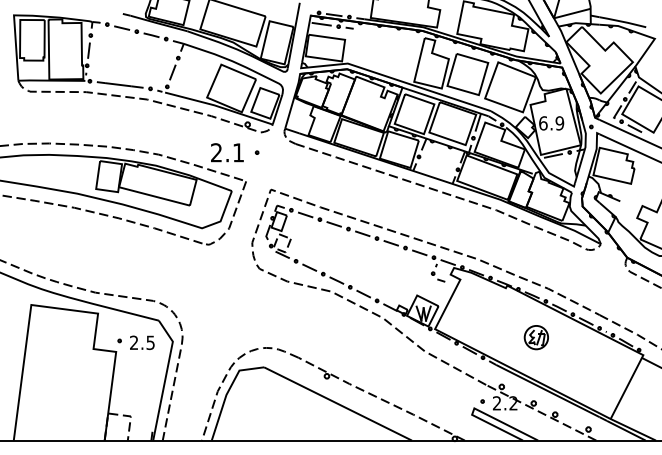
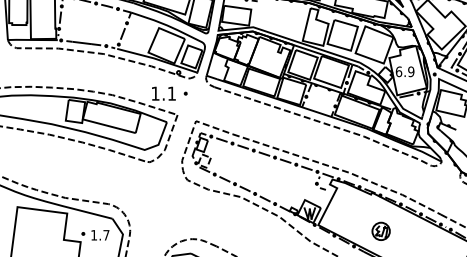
text: (216, 152) -> (155, 93), 2.1 -> 1.1
part: (535, 337) -> (380, 231), moved
text: (142, 342) -> (100, 235), 2.5 -> 1.7

